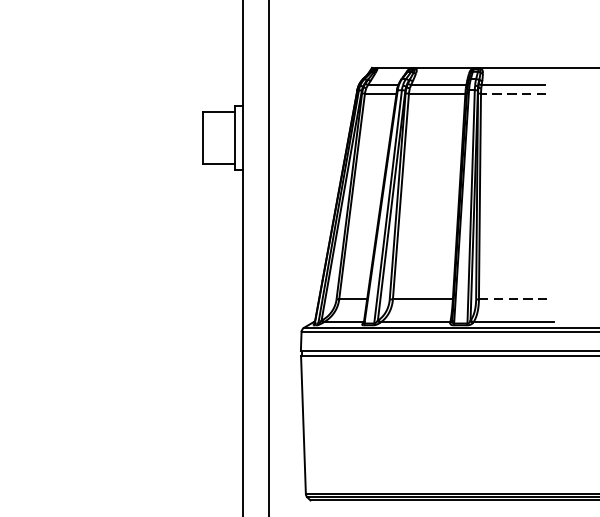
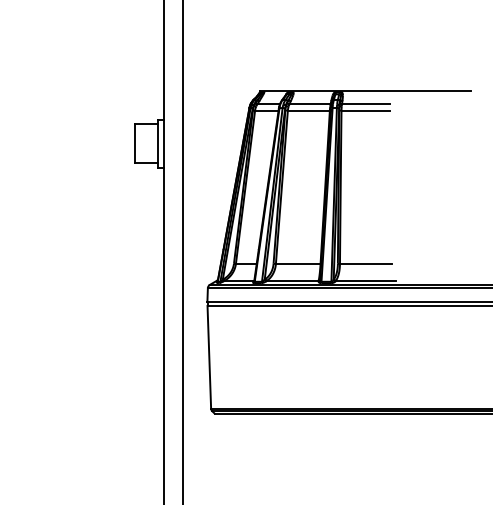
line: (513, 93) -> (365, 110), dashed -> solid
line: (513, 298) -> (365, 263), dashed -> solid

